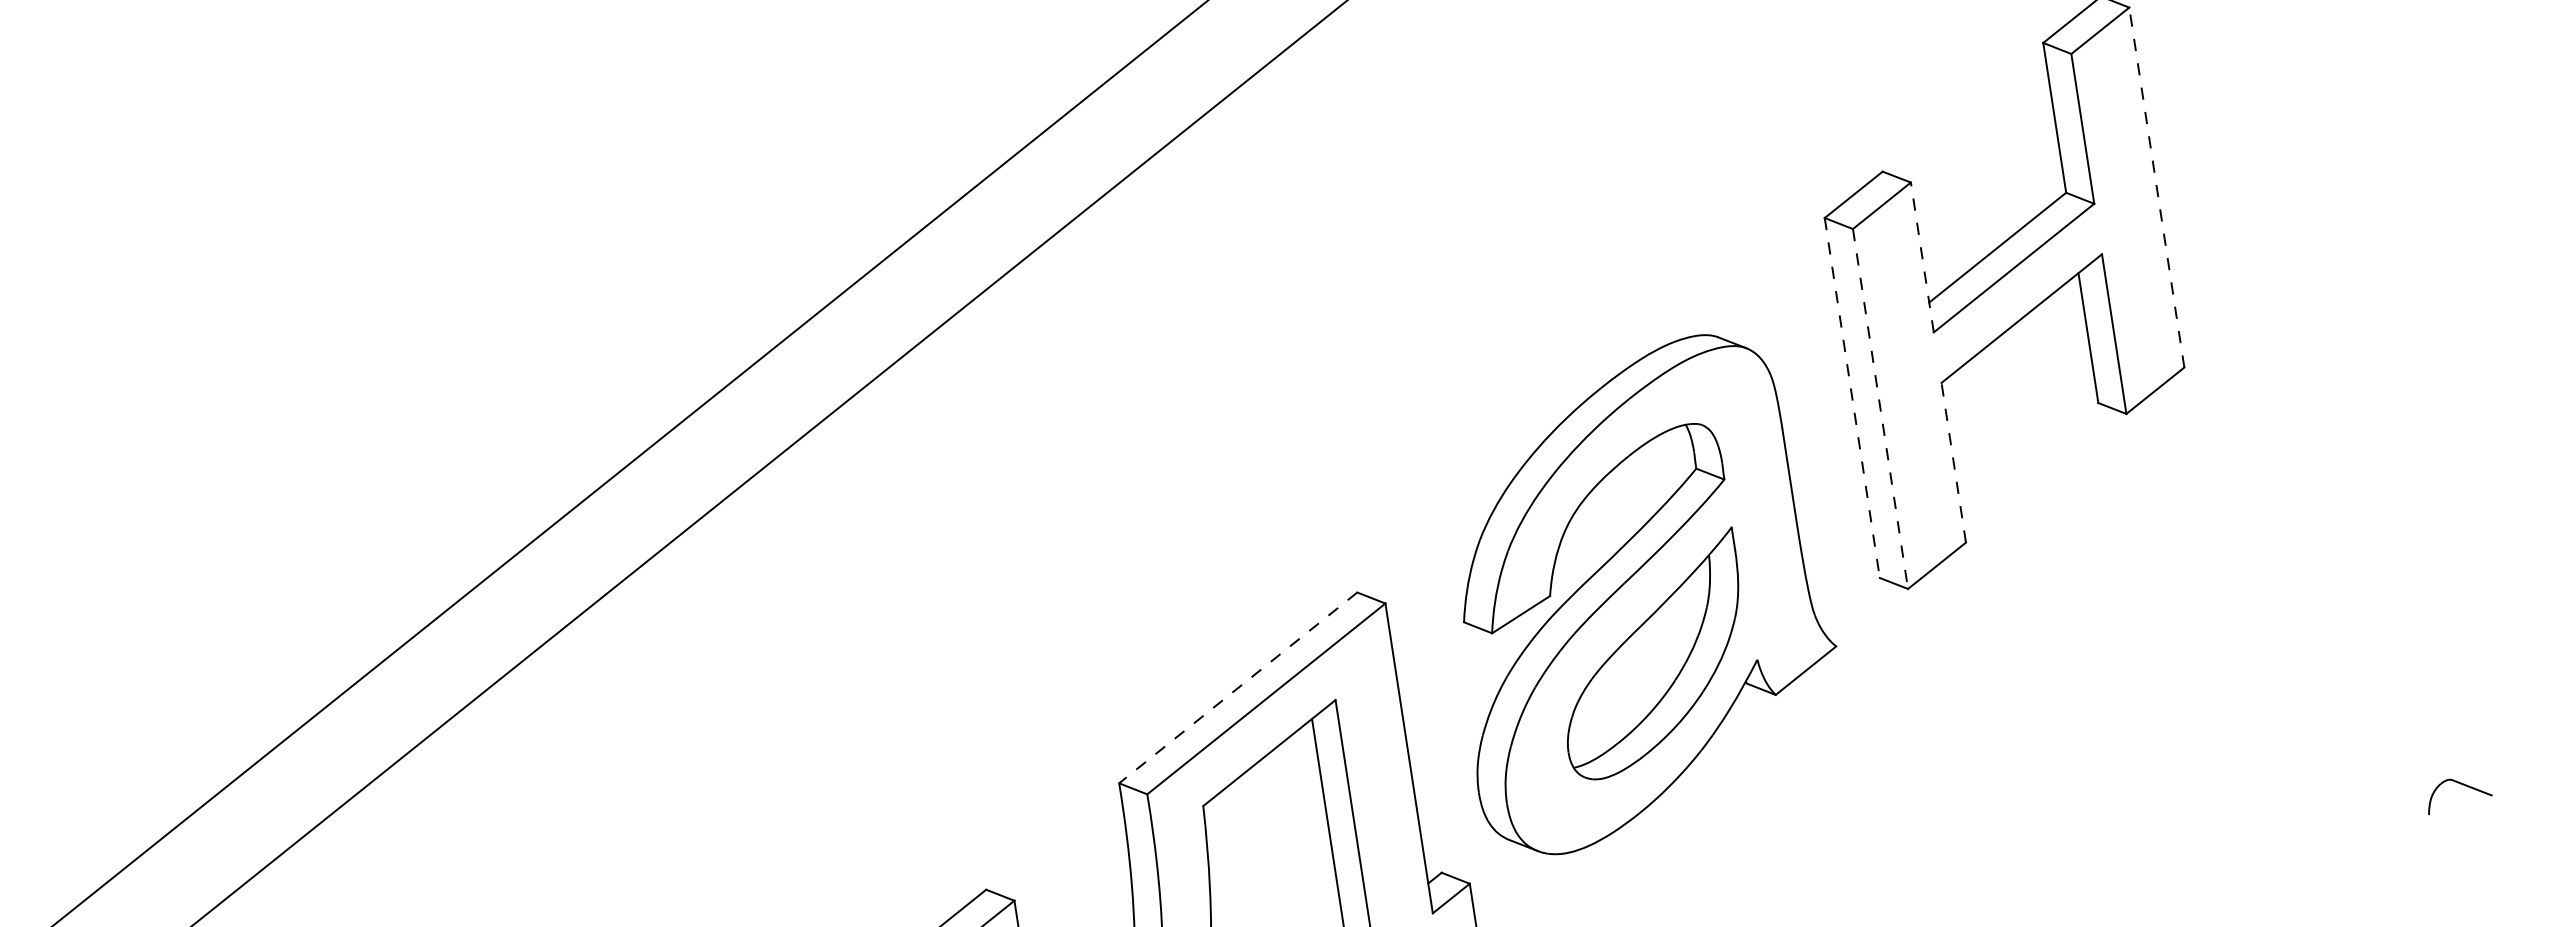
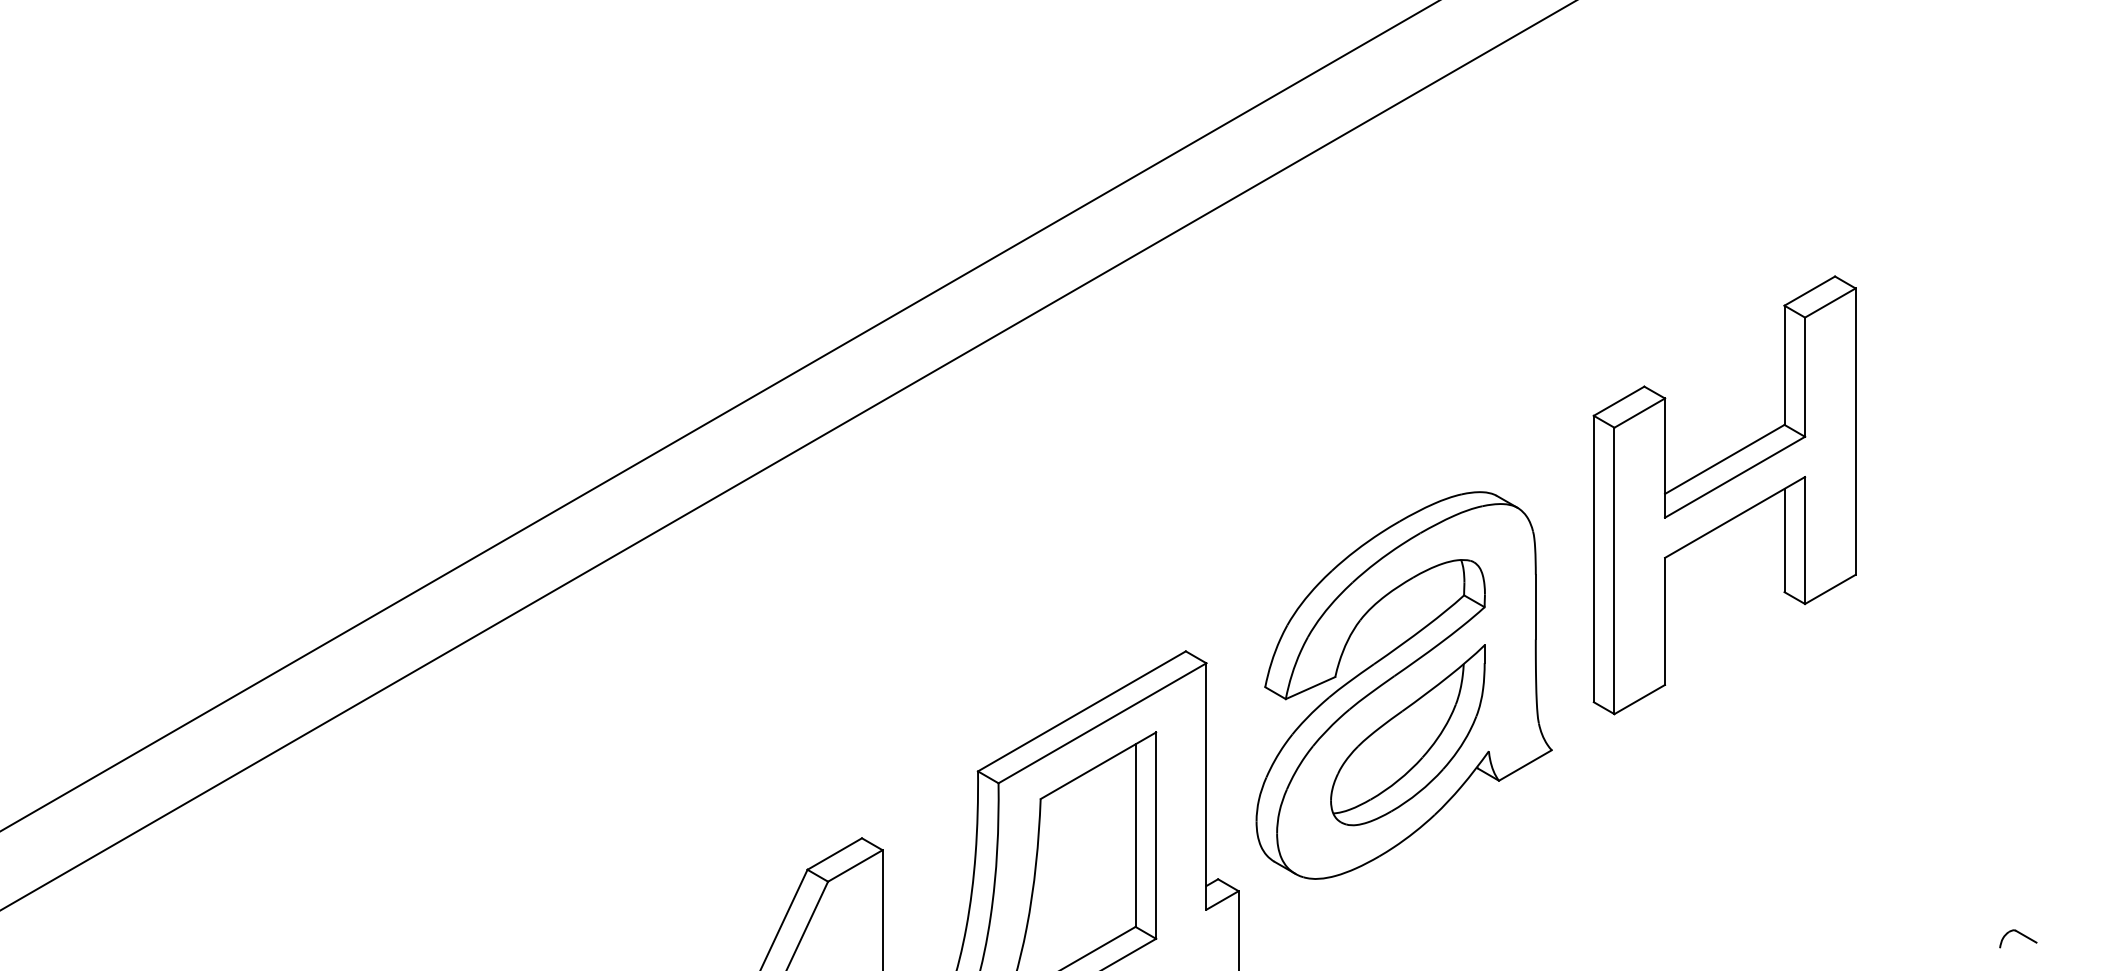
line: (2156, 187) -> (1855, 431), dashed -> solid
line: (1923, 257) -> (1665, 458), dashed -> solid
line: (1851, 398) -> (1593, 559), dashed -> solid
line: (1880, 409) -> (1614, 571), dashed -> solid
line: (1954, 462) -> (1665, 621), dashed -> solid
line: (1237, 688) -> (1081, 711), dashed -> solid
part: (2458, 793) -> (2018, 938), size x0.71

